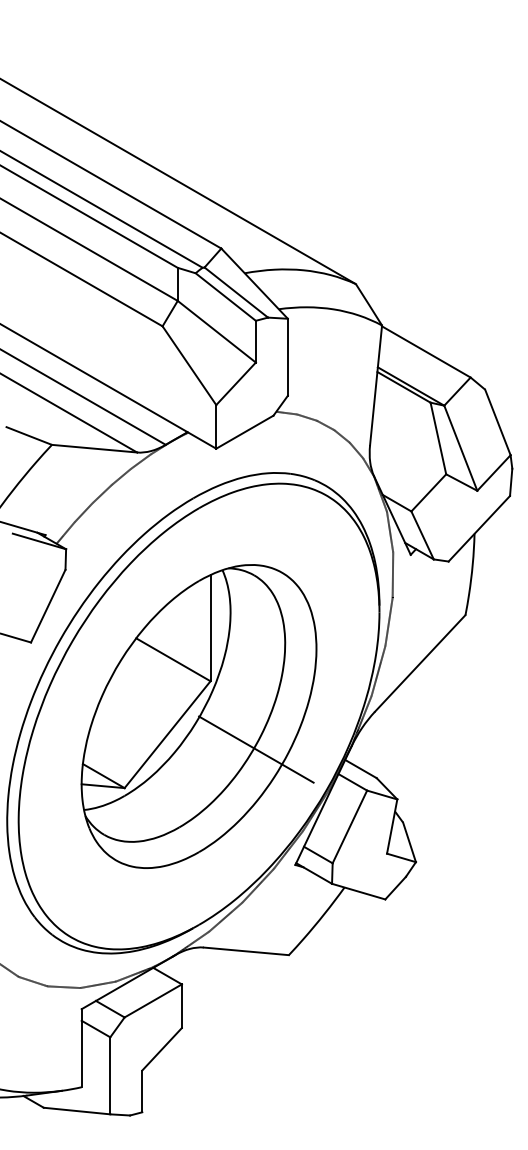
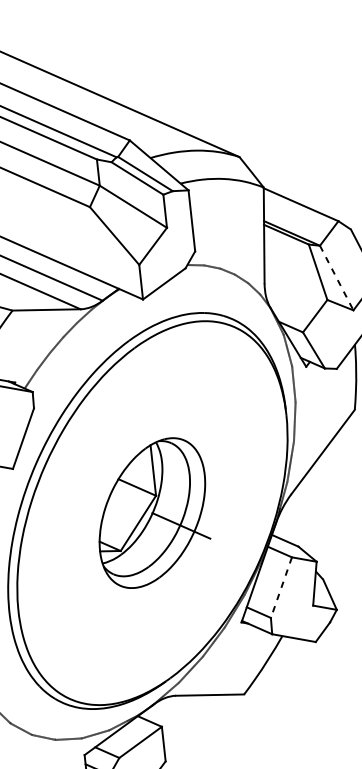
line: (460, 448) -> (336, 278), solid -> dashed
part: (198, 716) -> (151, 513), size x0.6
line: (349, 827) -> (281, 588), solid -> dashed

